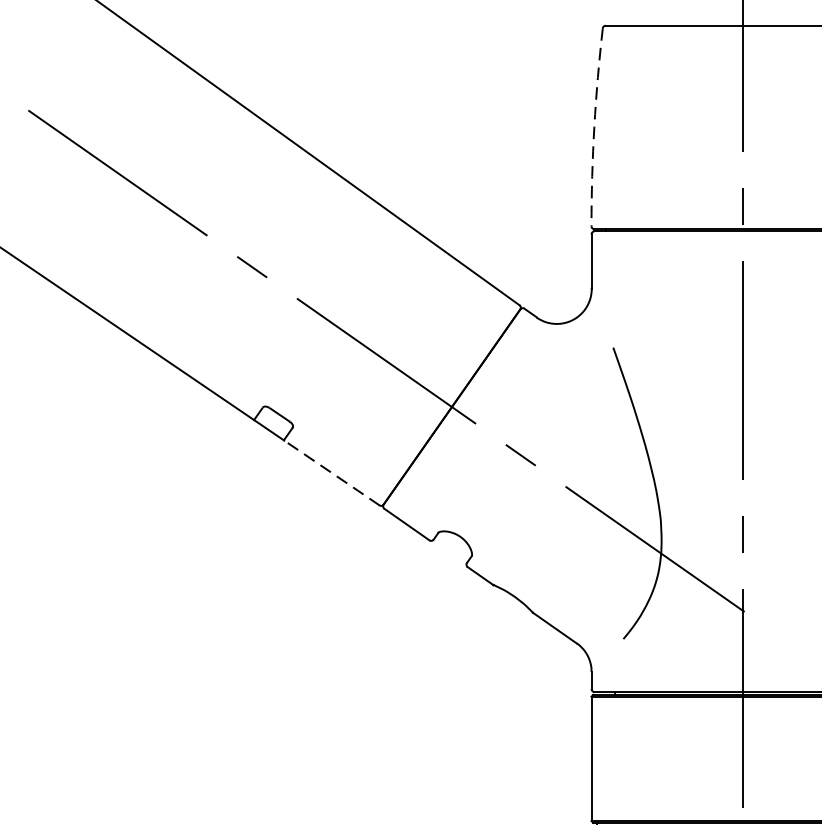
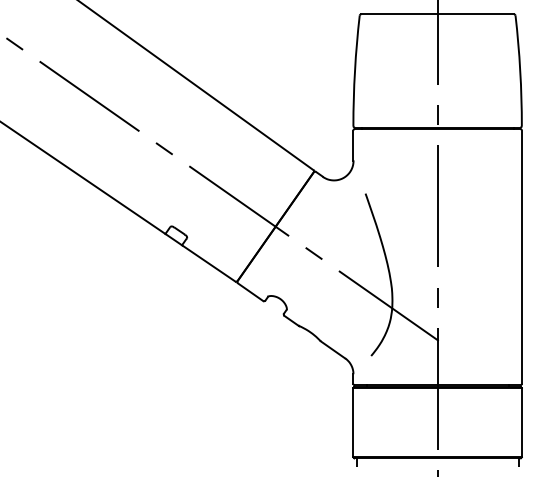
arc: (593, 126) -> (354, 70), dashed -> solid
line: (331, 473) -> (208, 263), dashed -> solid

